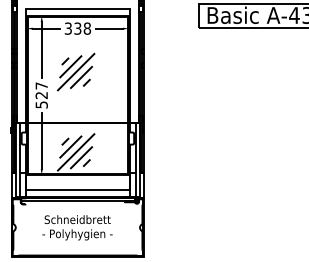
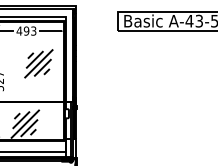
text: (77, 28) -> (26, 30), 338 -> 493
part: (75, 71) -> (38, 63), moved

